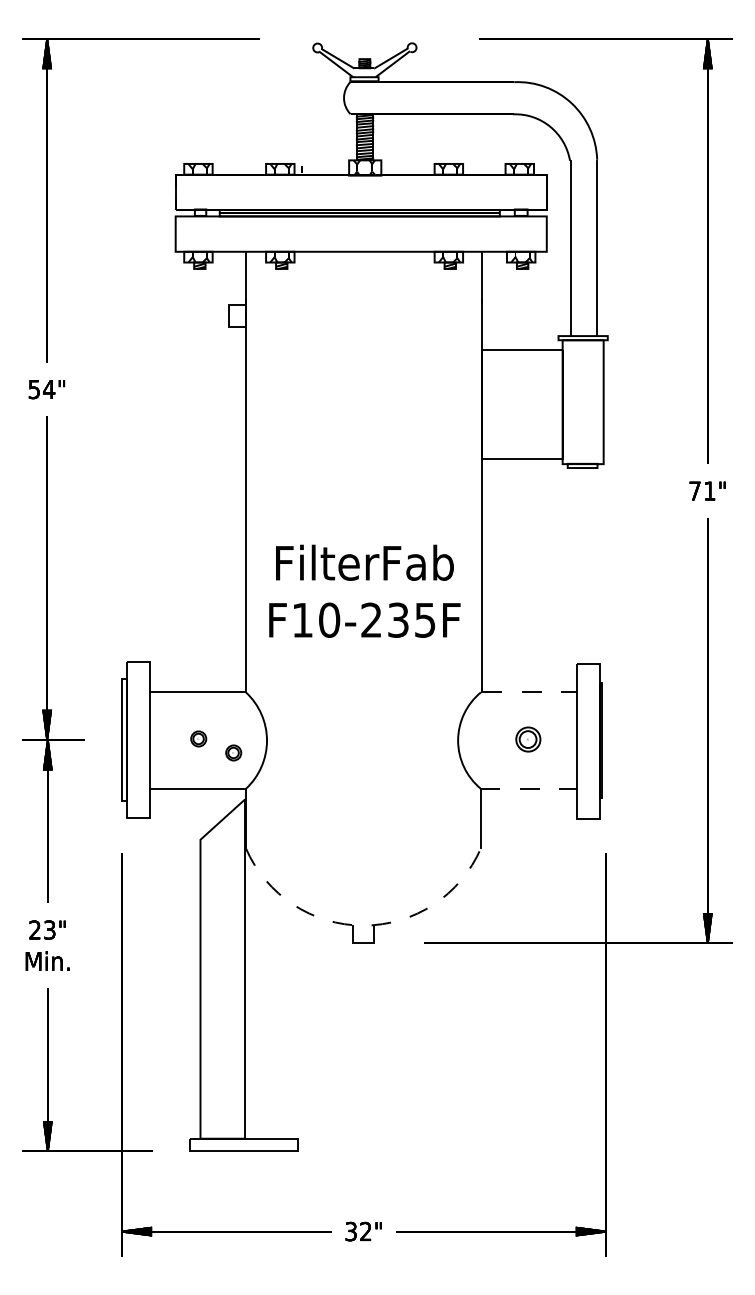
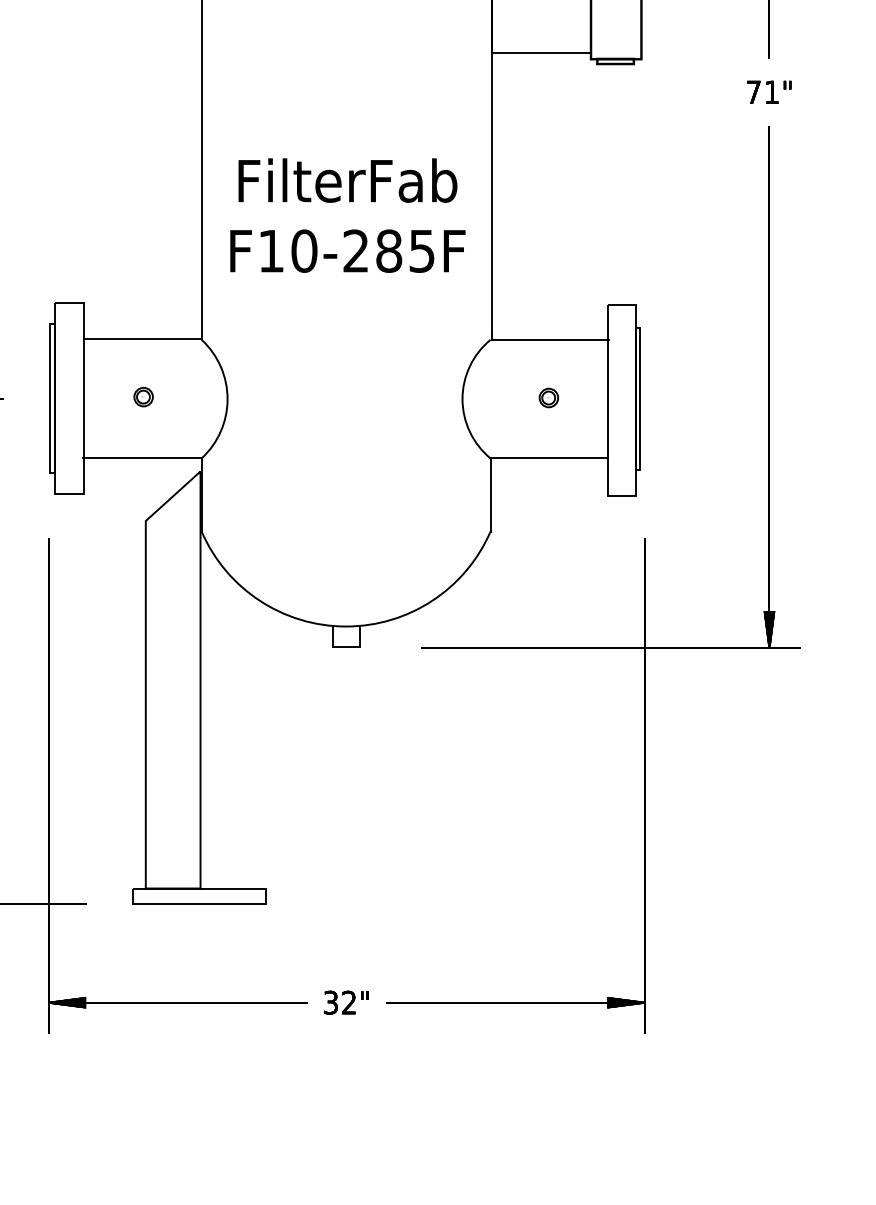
text: (398, 619) -> (389, 250), F10-235F -> F10-285F
line: (530, 692) -> (551, 339), dashed -> solid
part: (528, 739) -> (549, 397), size x0.62
part: (233, 752) -> (186, 413), removed
line: (528, 788) -> (549, 457), dashed -> solid
arc: (363, 925) -> (346, 626), dashed -> solid

